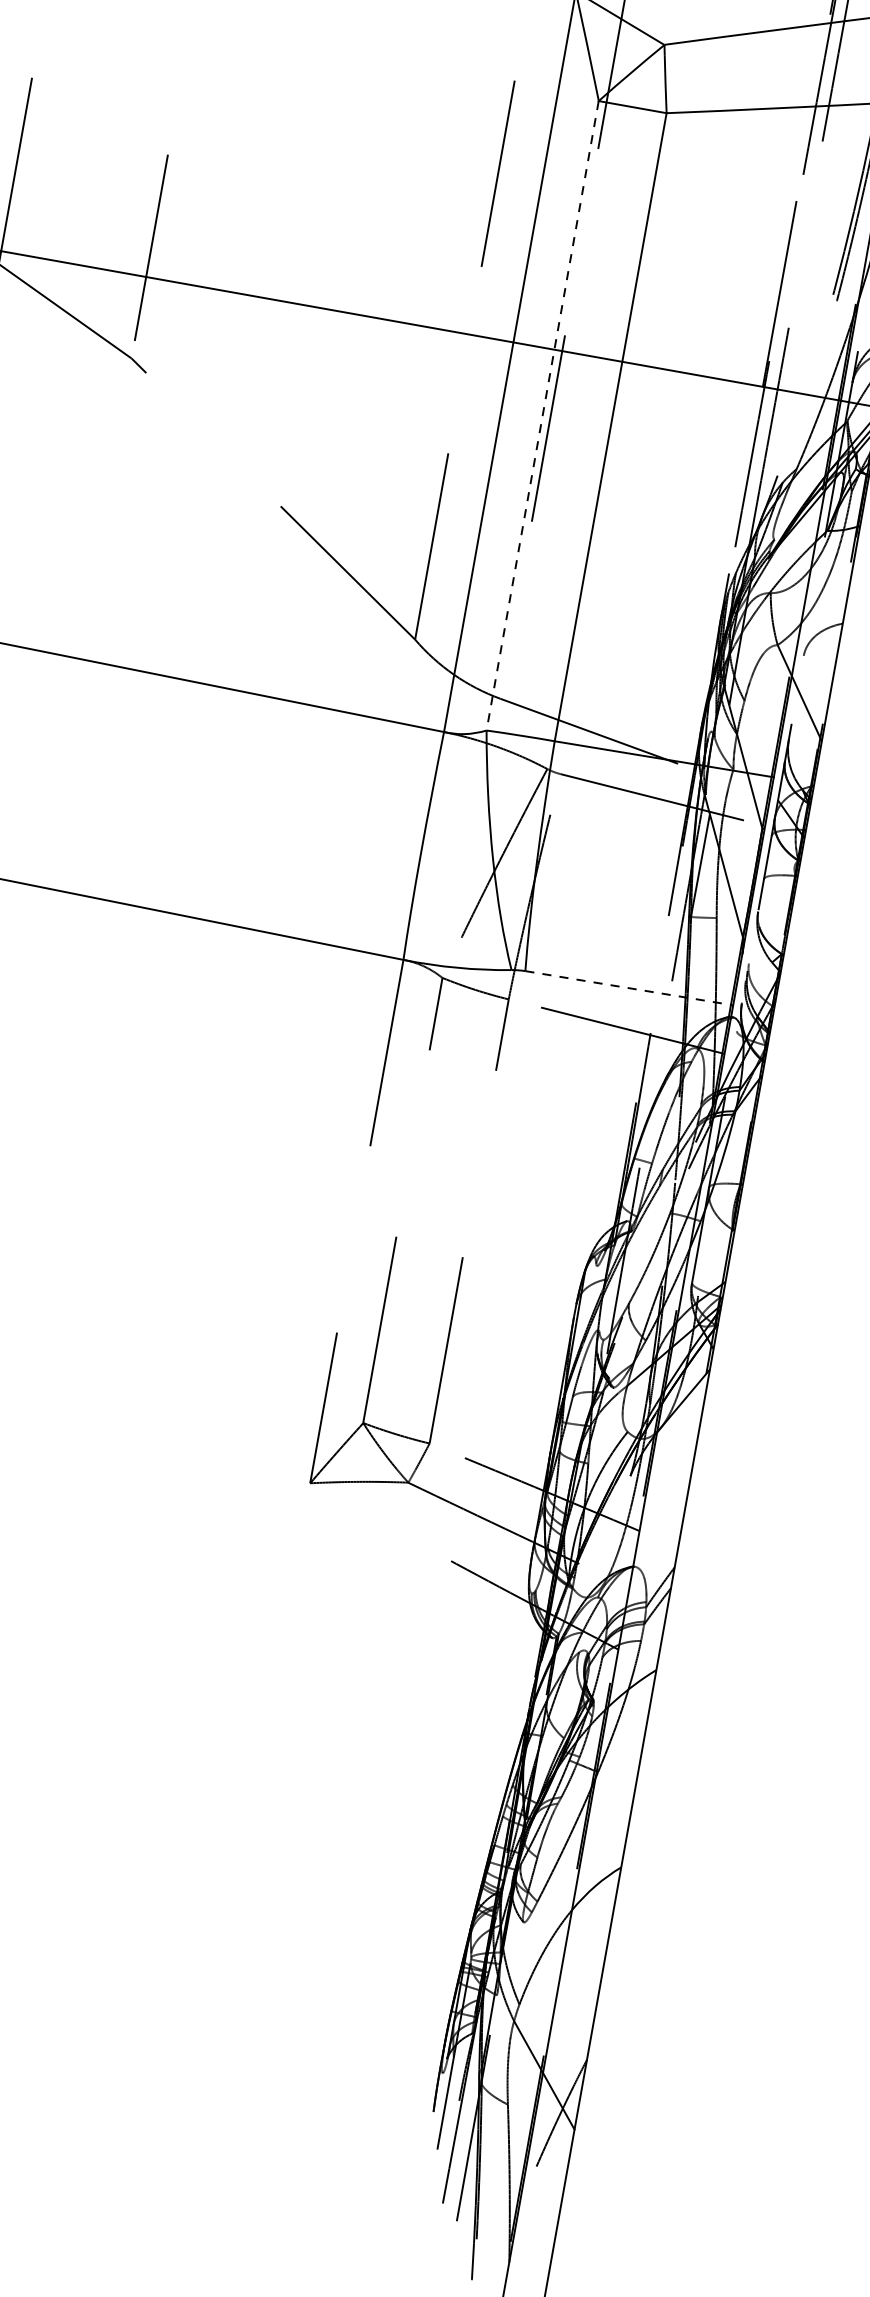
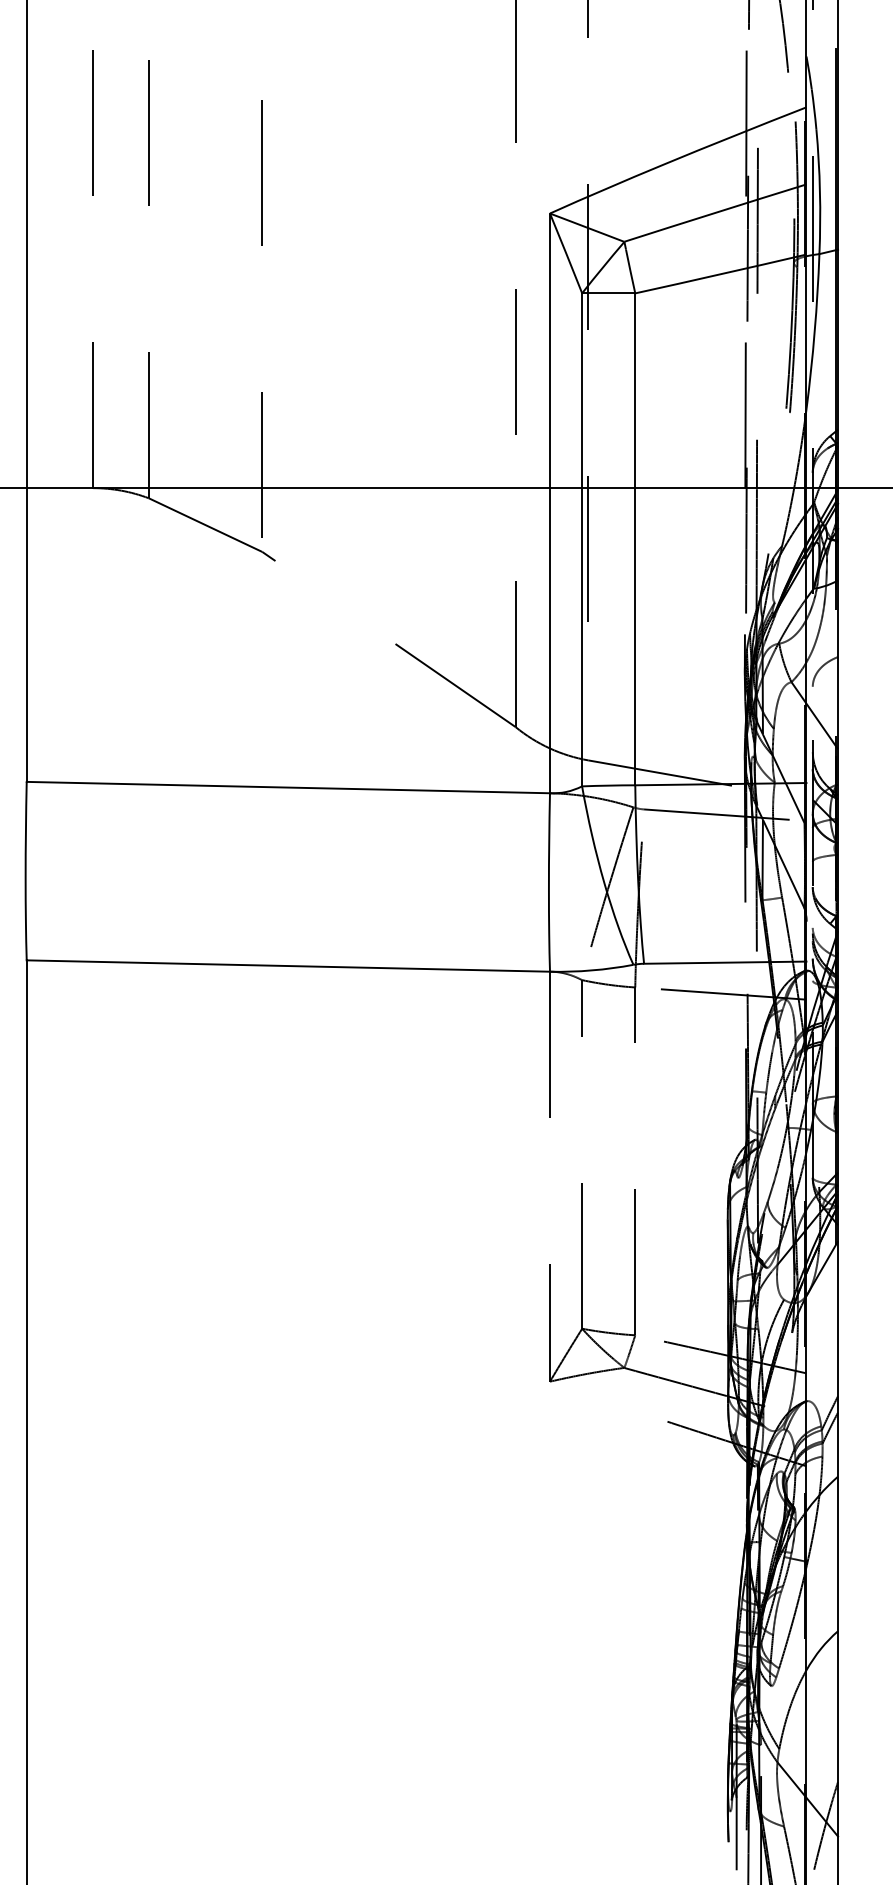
line: (543, 416) -> (582, 540), dashed -> solid
line: (629, 988) -> (725, 962), dashed -> solid

